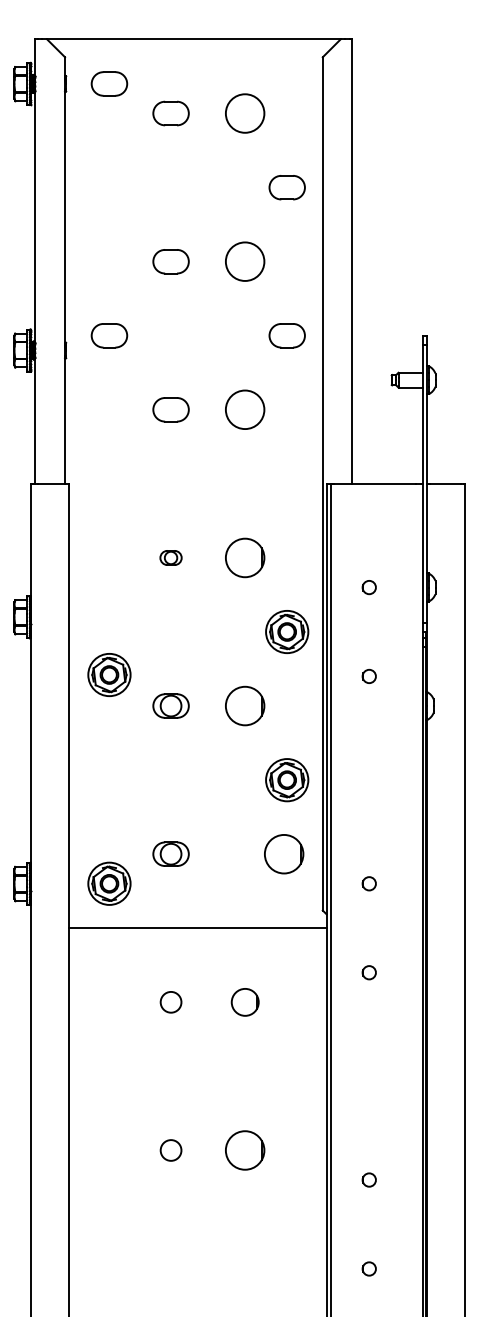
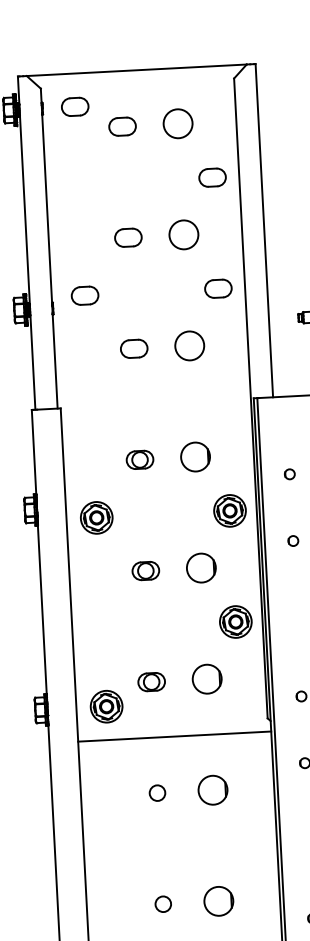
part: (170, 557) -> (139, 459), size x1.67
part: (109, 674) -> (96, 517), moved
part: (284, 854) -> (207, 679), moved
part: (245, 1002) -> (213, 790), size x1.43

